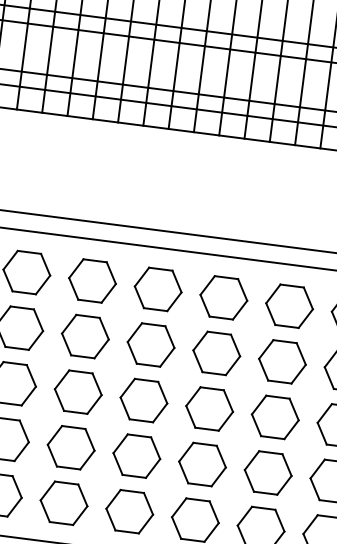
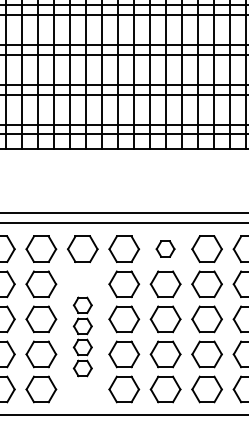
part: (223, 296) -> (165, 248), size x0.6
part: (74, 419) -> (82, 336), size x0.6

